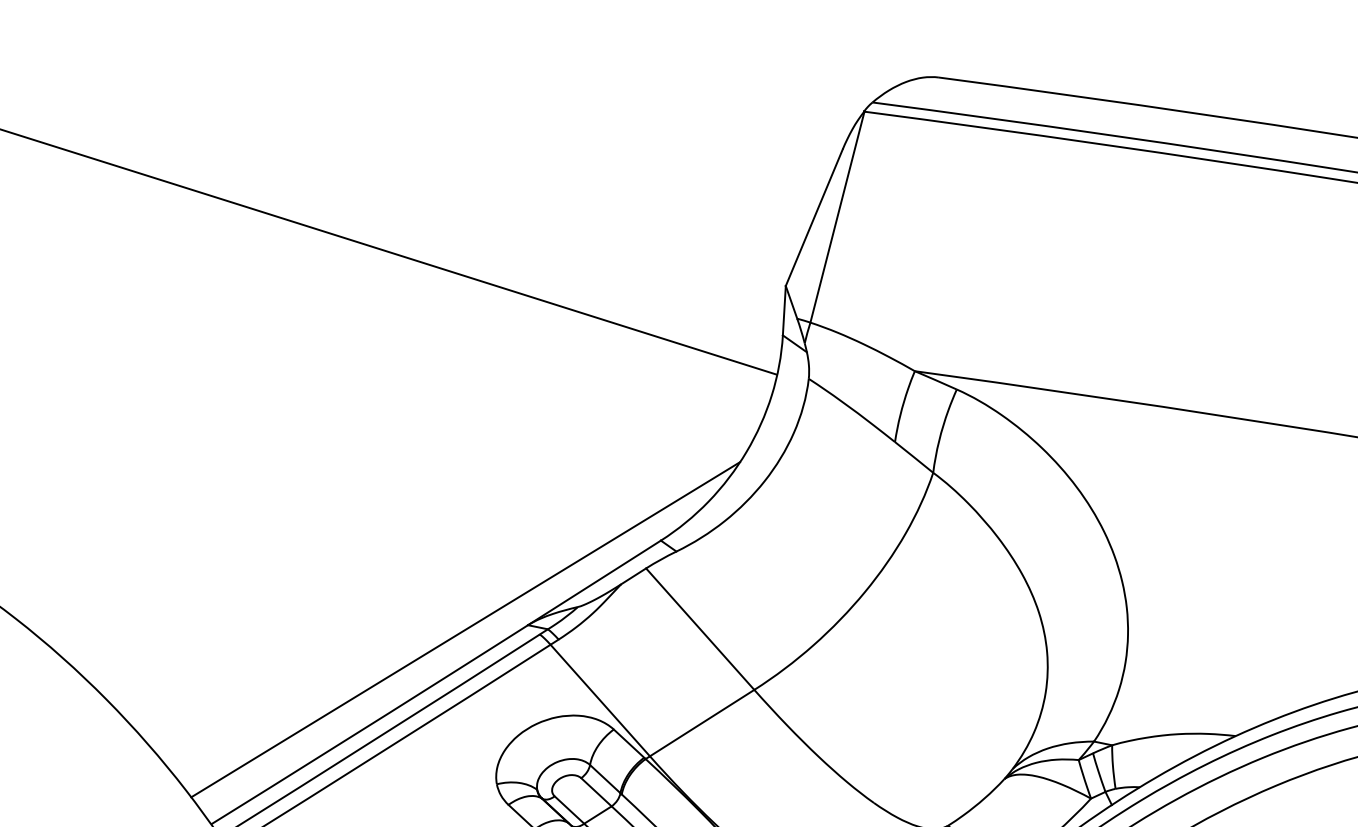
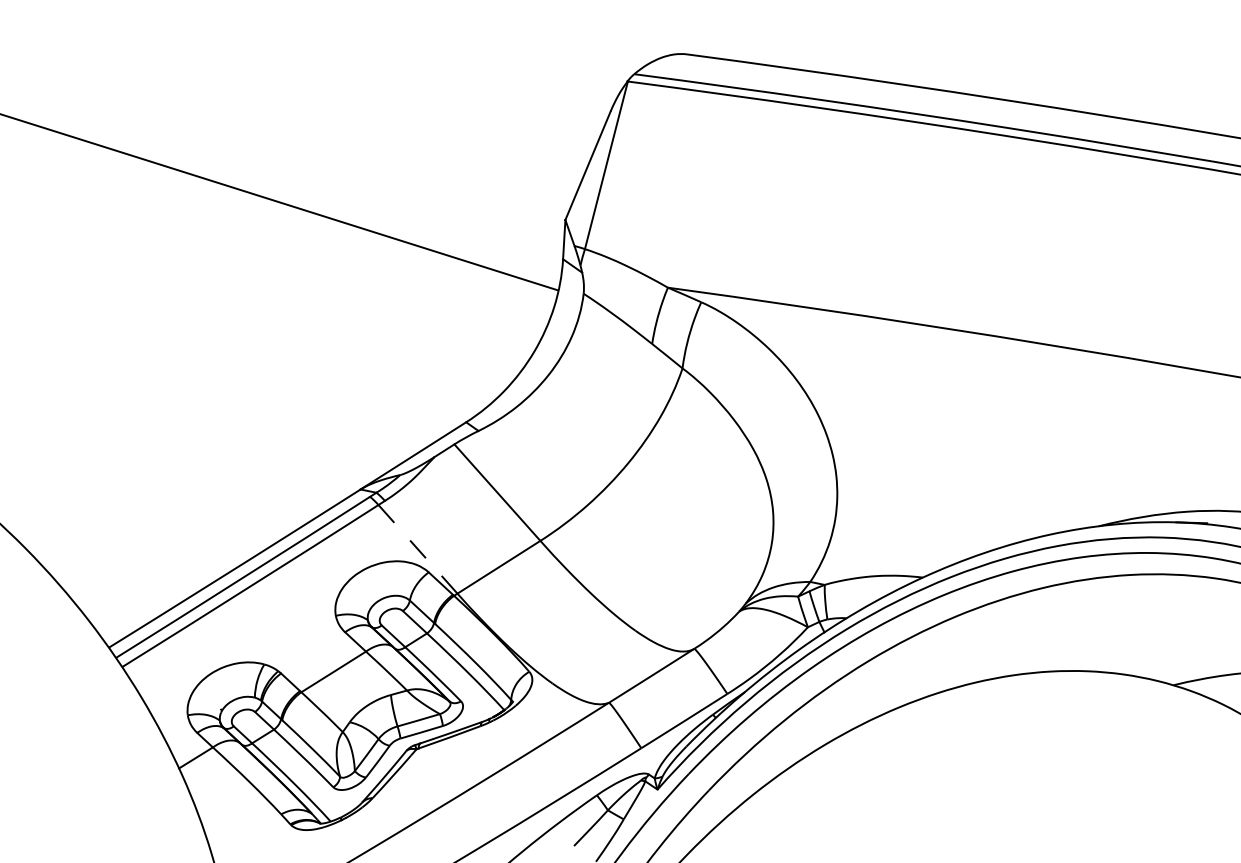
line: (466, 628) -> (311, 492), removed
line: (599, 699) -> (417, 548), solid -> dashed

